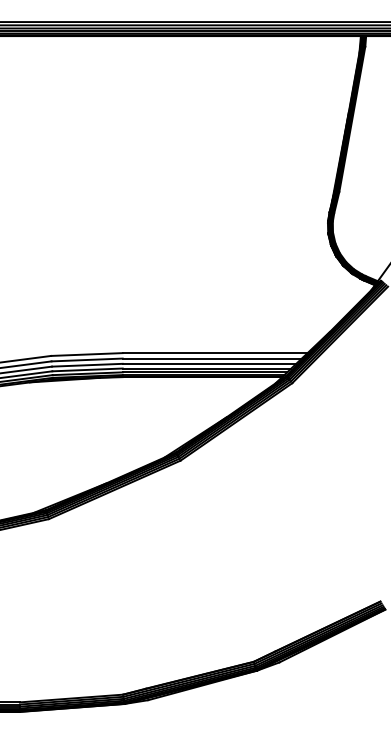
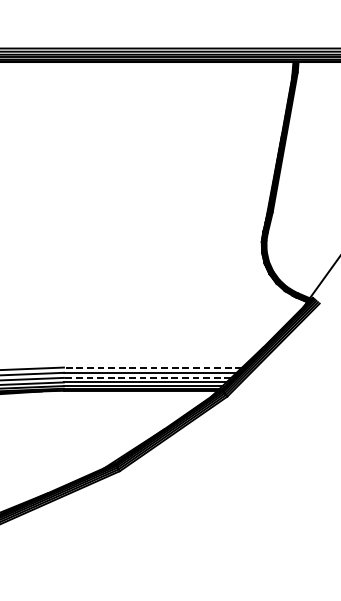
line: (214, 353) -> (152, 367), solid -> dashed
line: (209, 363) -> (147, 377), solid -> dashed

